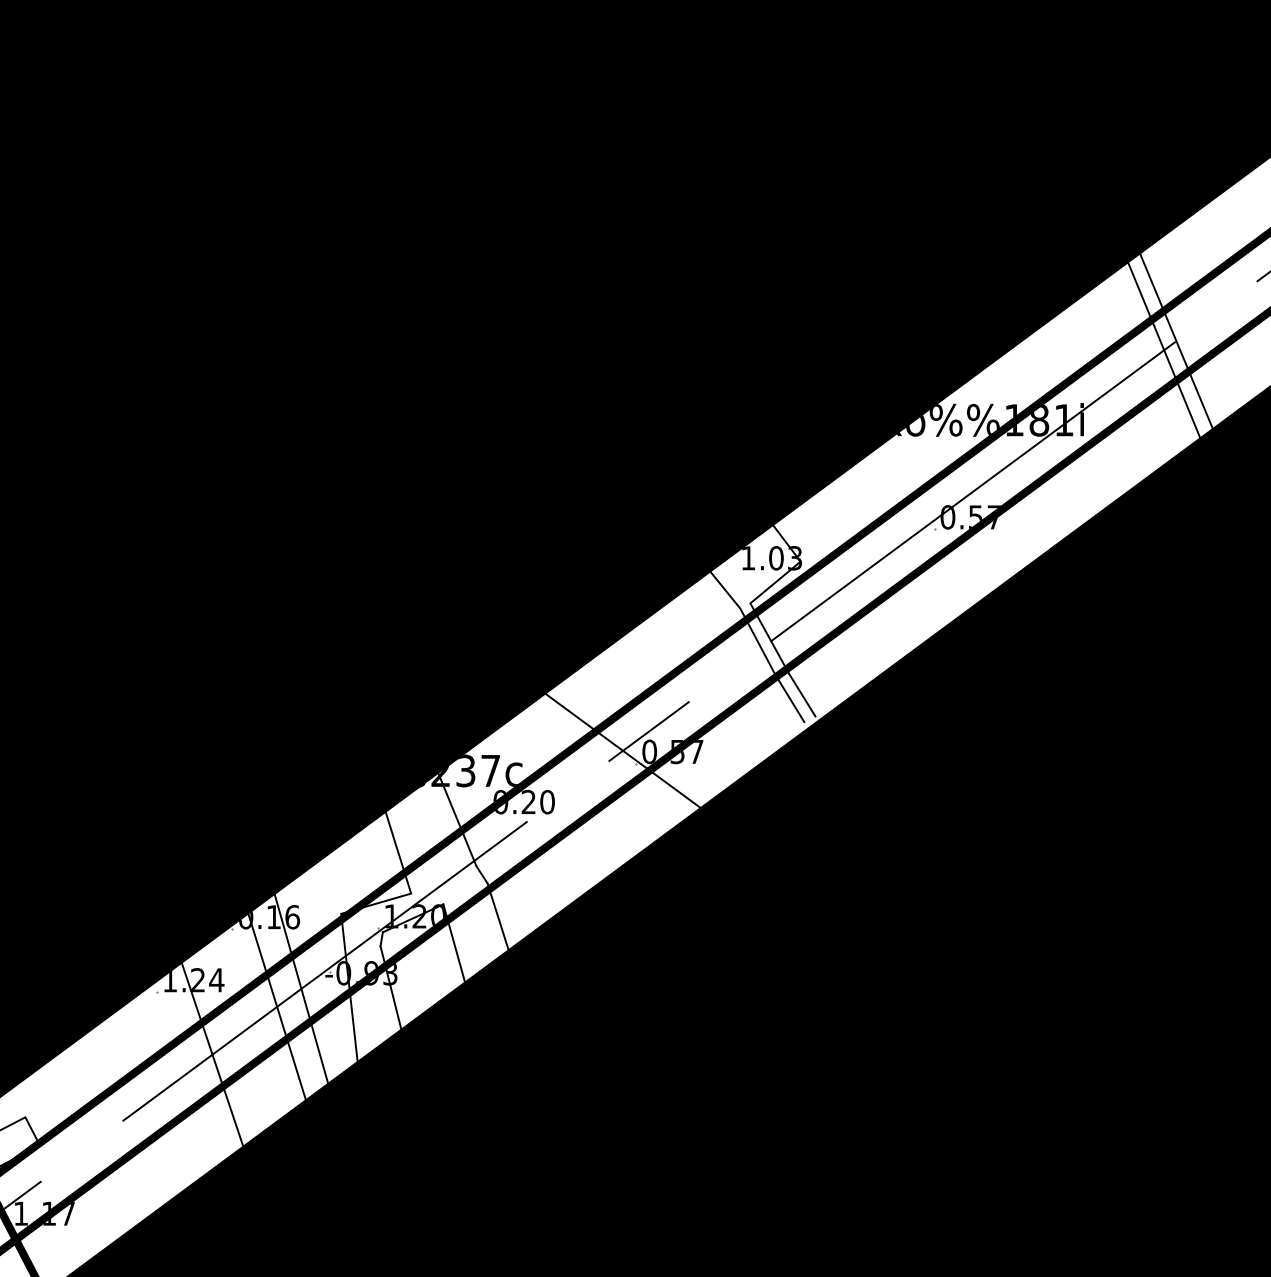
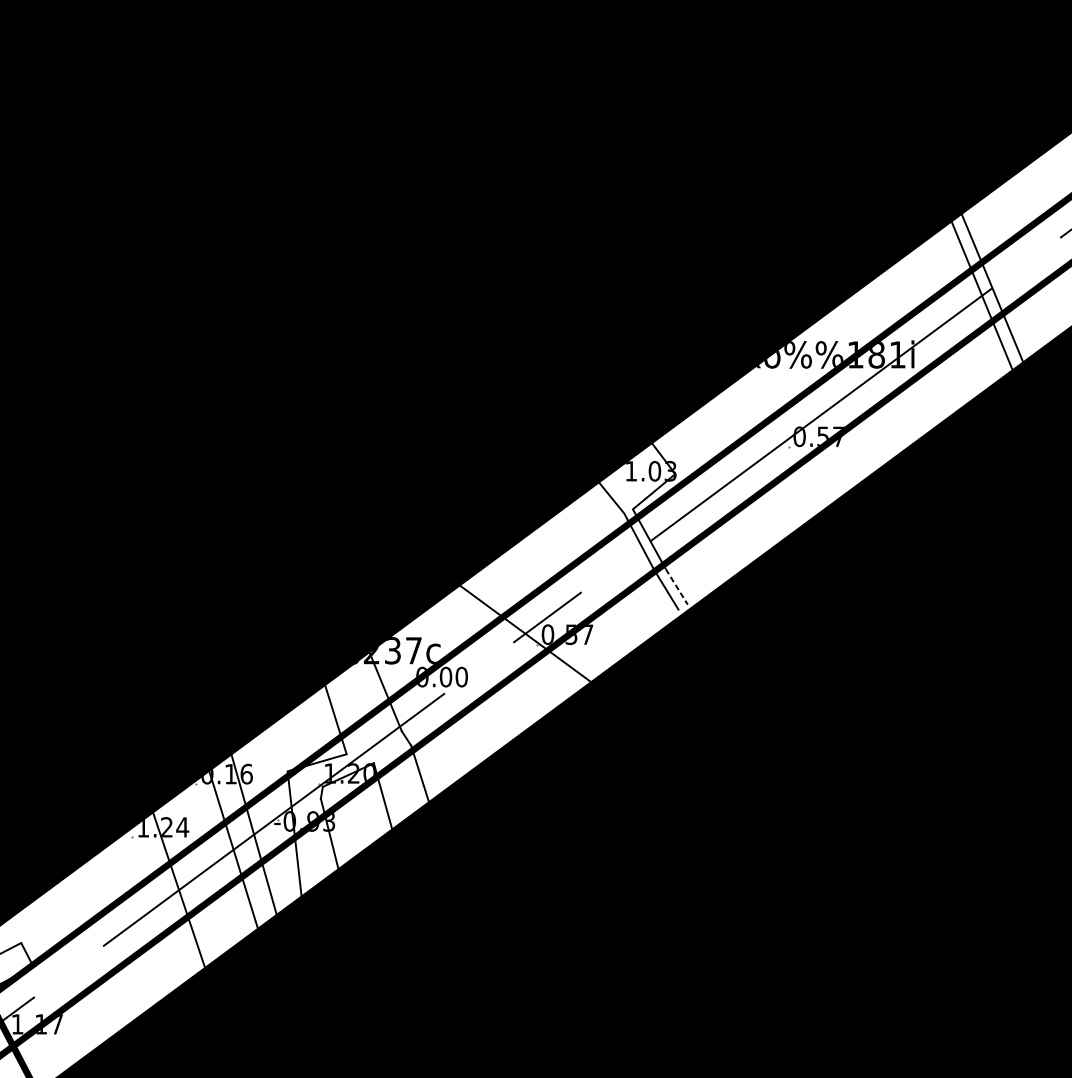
line: (802, 695) -> (676, 587), solid -> dashed
text: (528, 801) -> (445, 676), 0.20 -> 0.00

